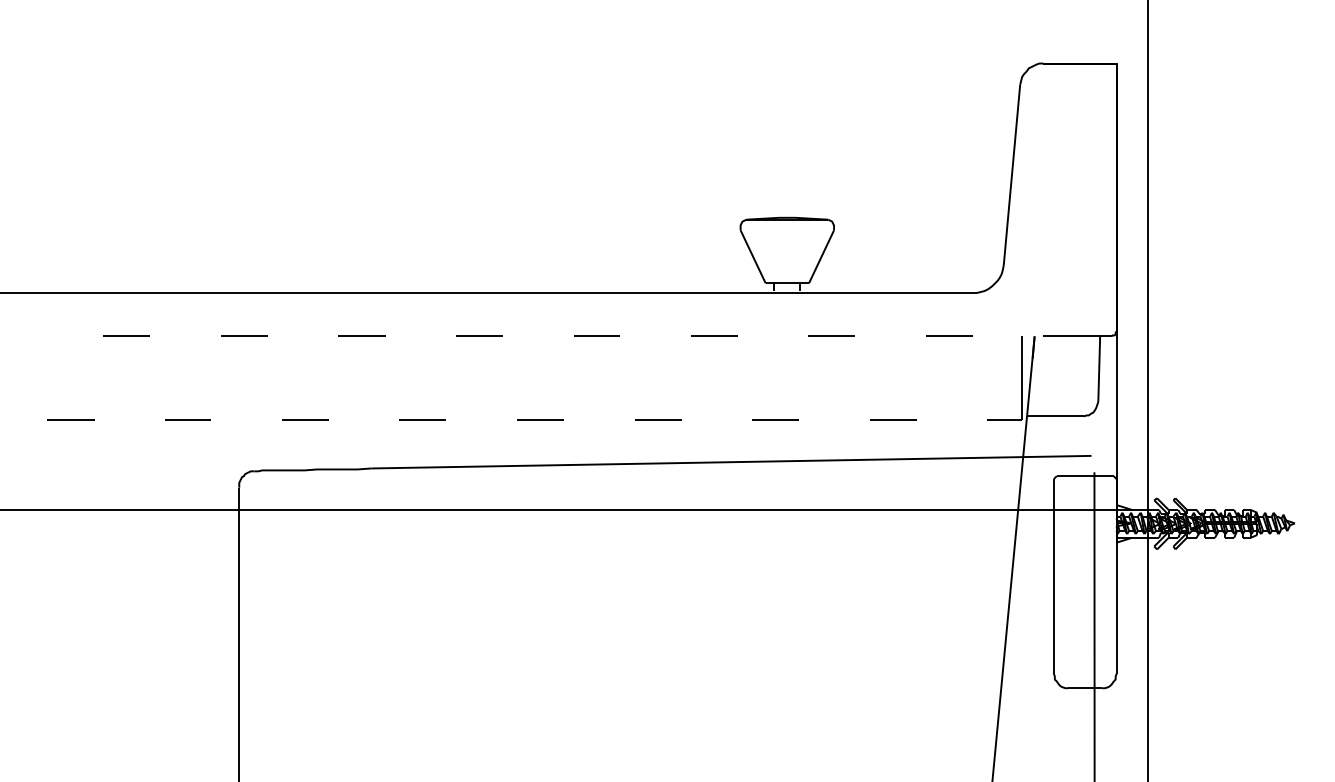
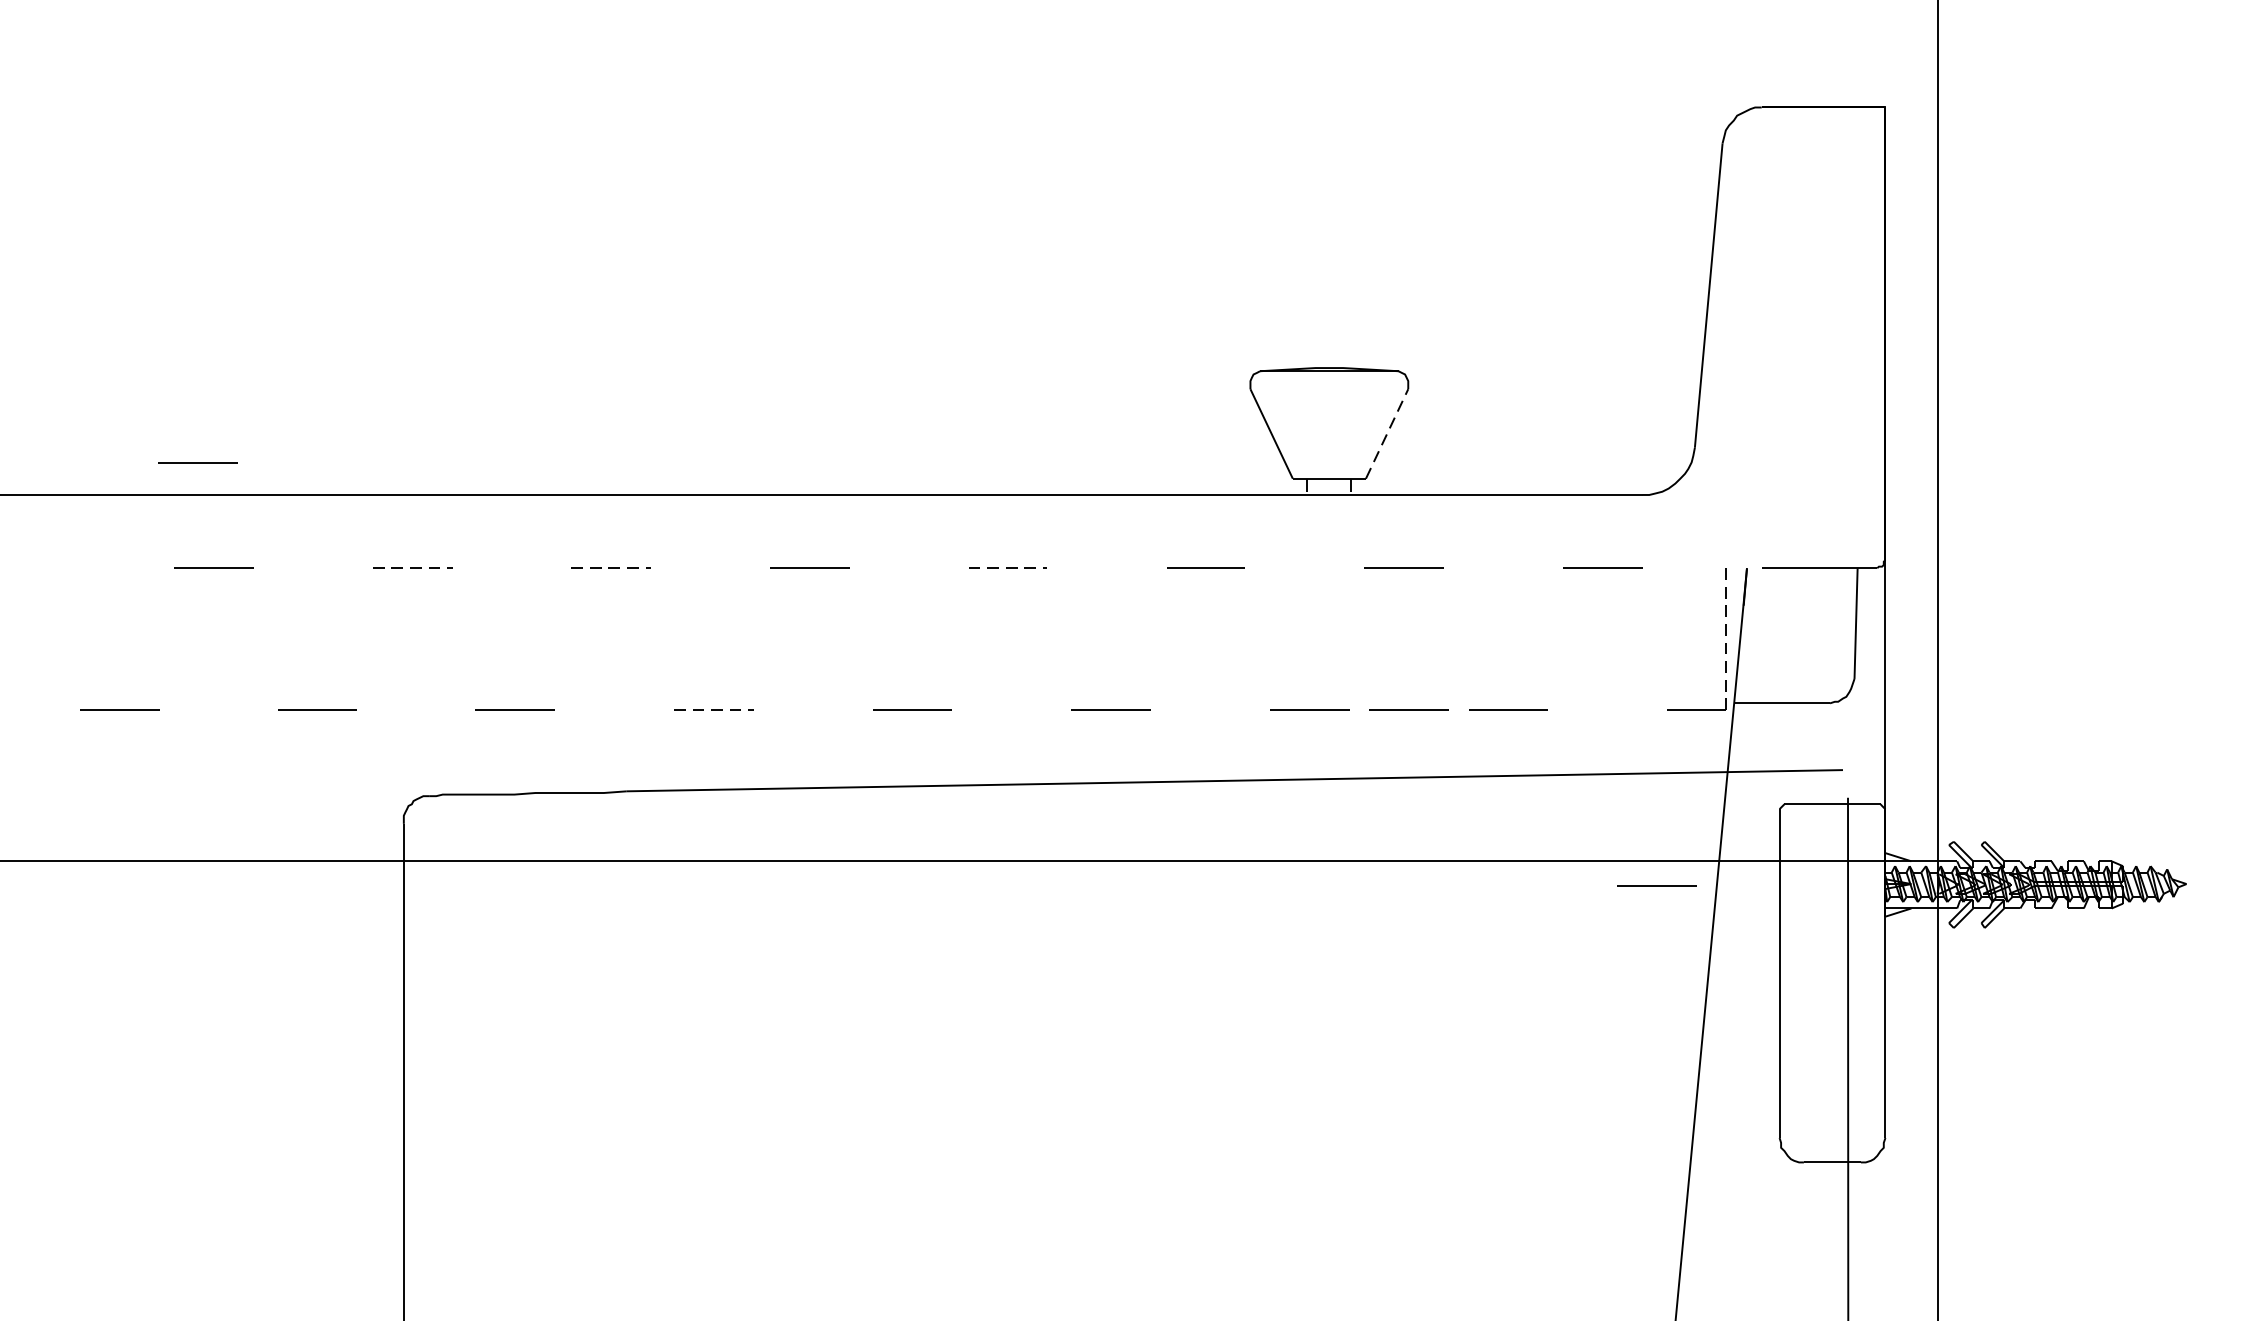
line: (821, 256) -> (1387, 433), solid -> dashed
line: (117, 273) -> (198, 462), added
line: (244, 336) -> (412, 568), solid -> dashed
line: (362, 336) -> (611, 568), solid -> dashed
line: (597, 336) -> (1008, 568), solid -> dashed
line: (1022, 378) -> (1726, 639), solid -> dashed
line: (834, 419) -> (1409, 708), added
line: (422, 420) -> (713, 710), solid -> dashed
line: (981, 523) -> (1657, 884), added

